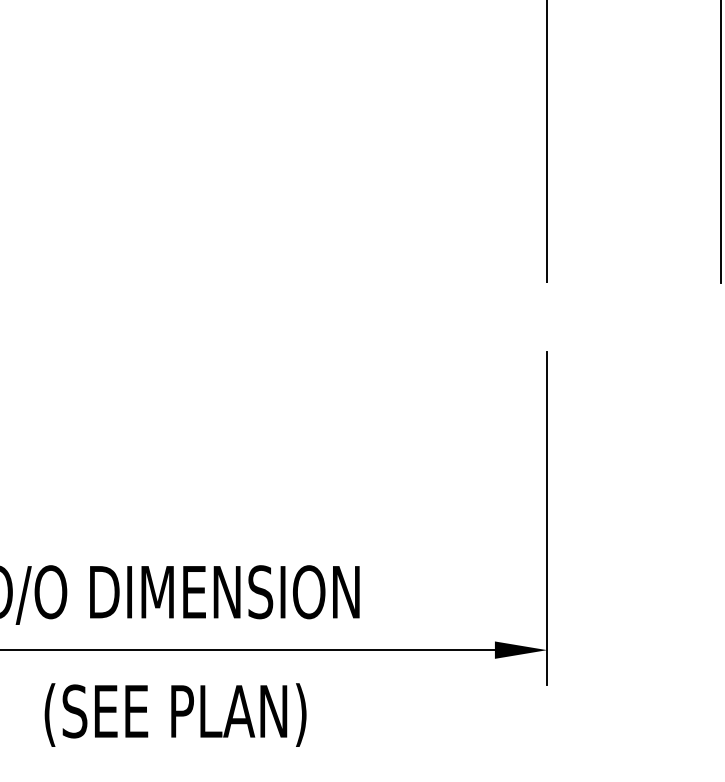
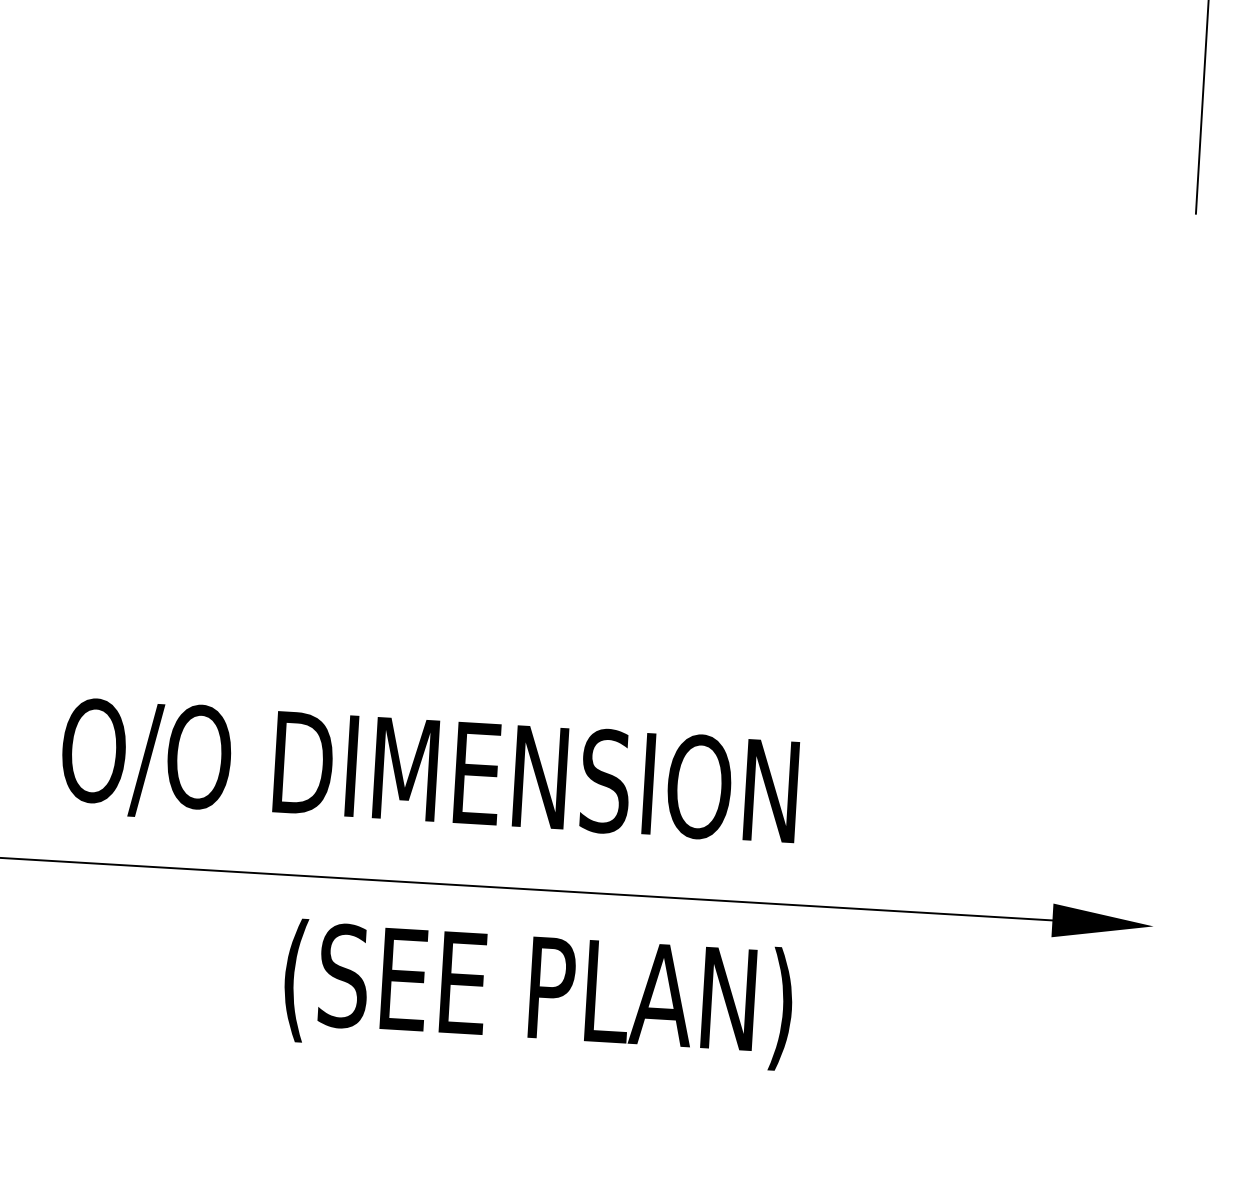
line: (547, 518) -> (1169, 671), removed
text: (175, 714) -> (538, 993), moved

